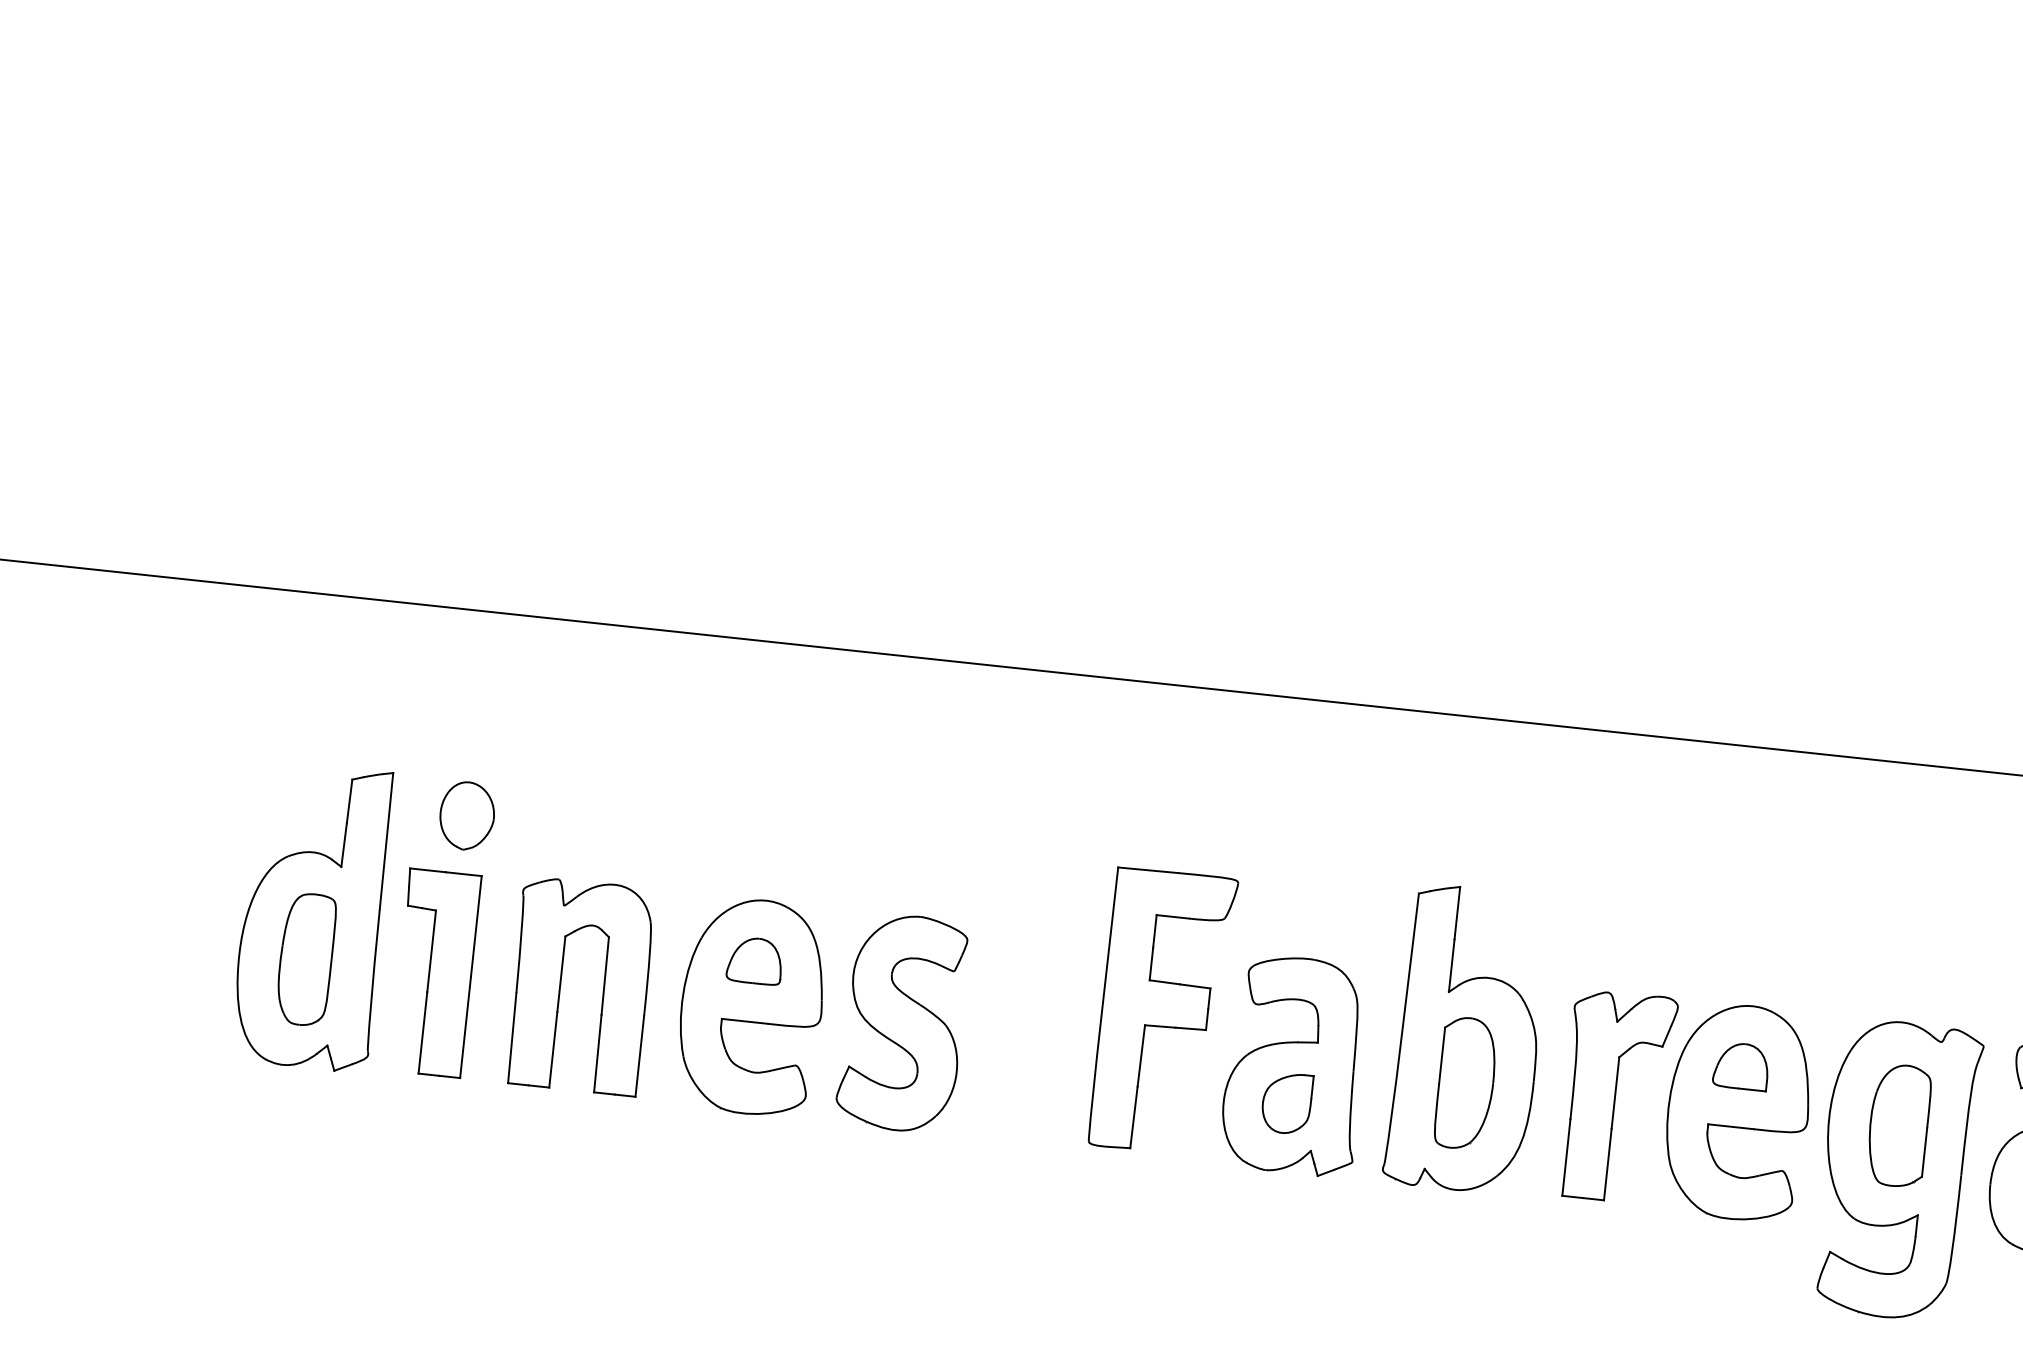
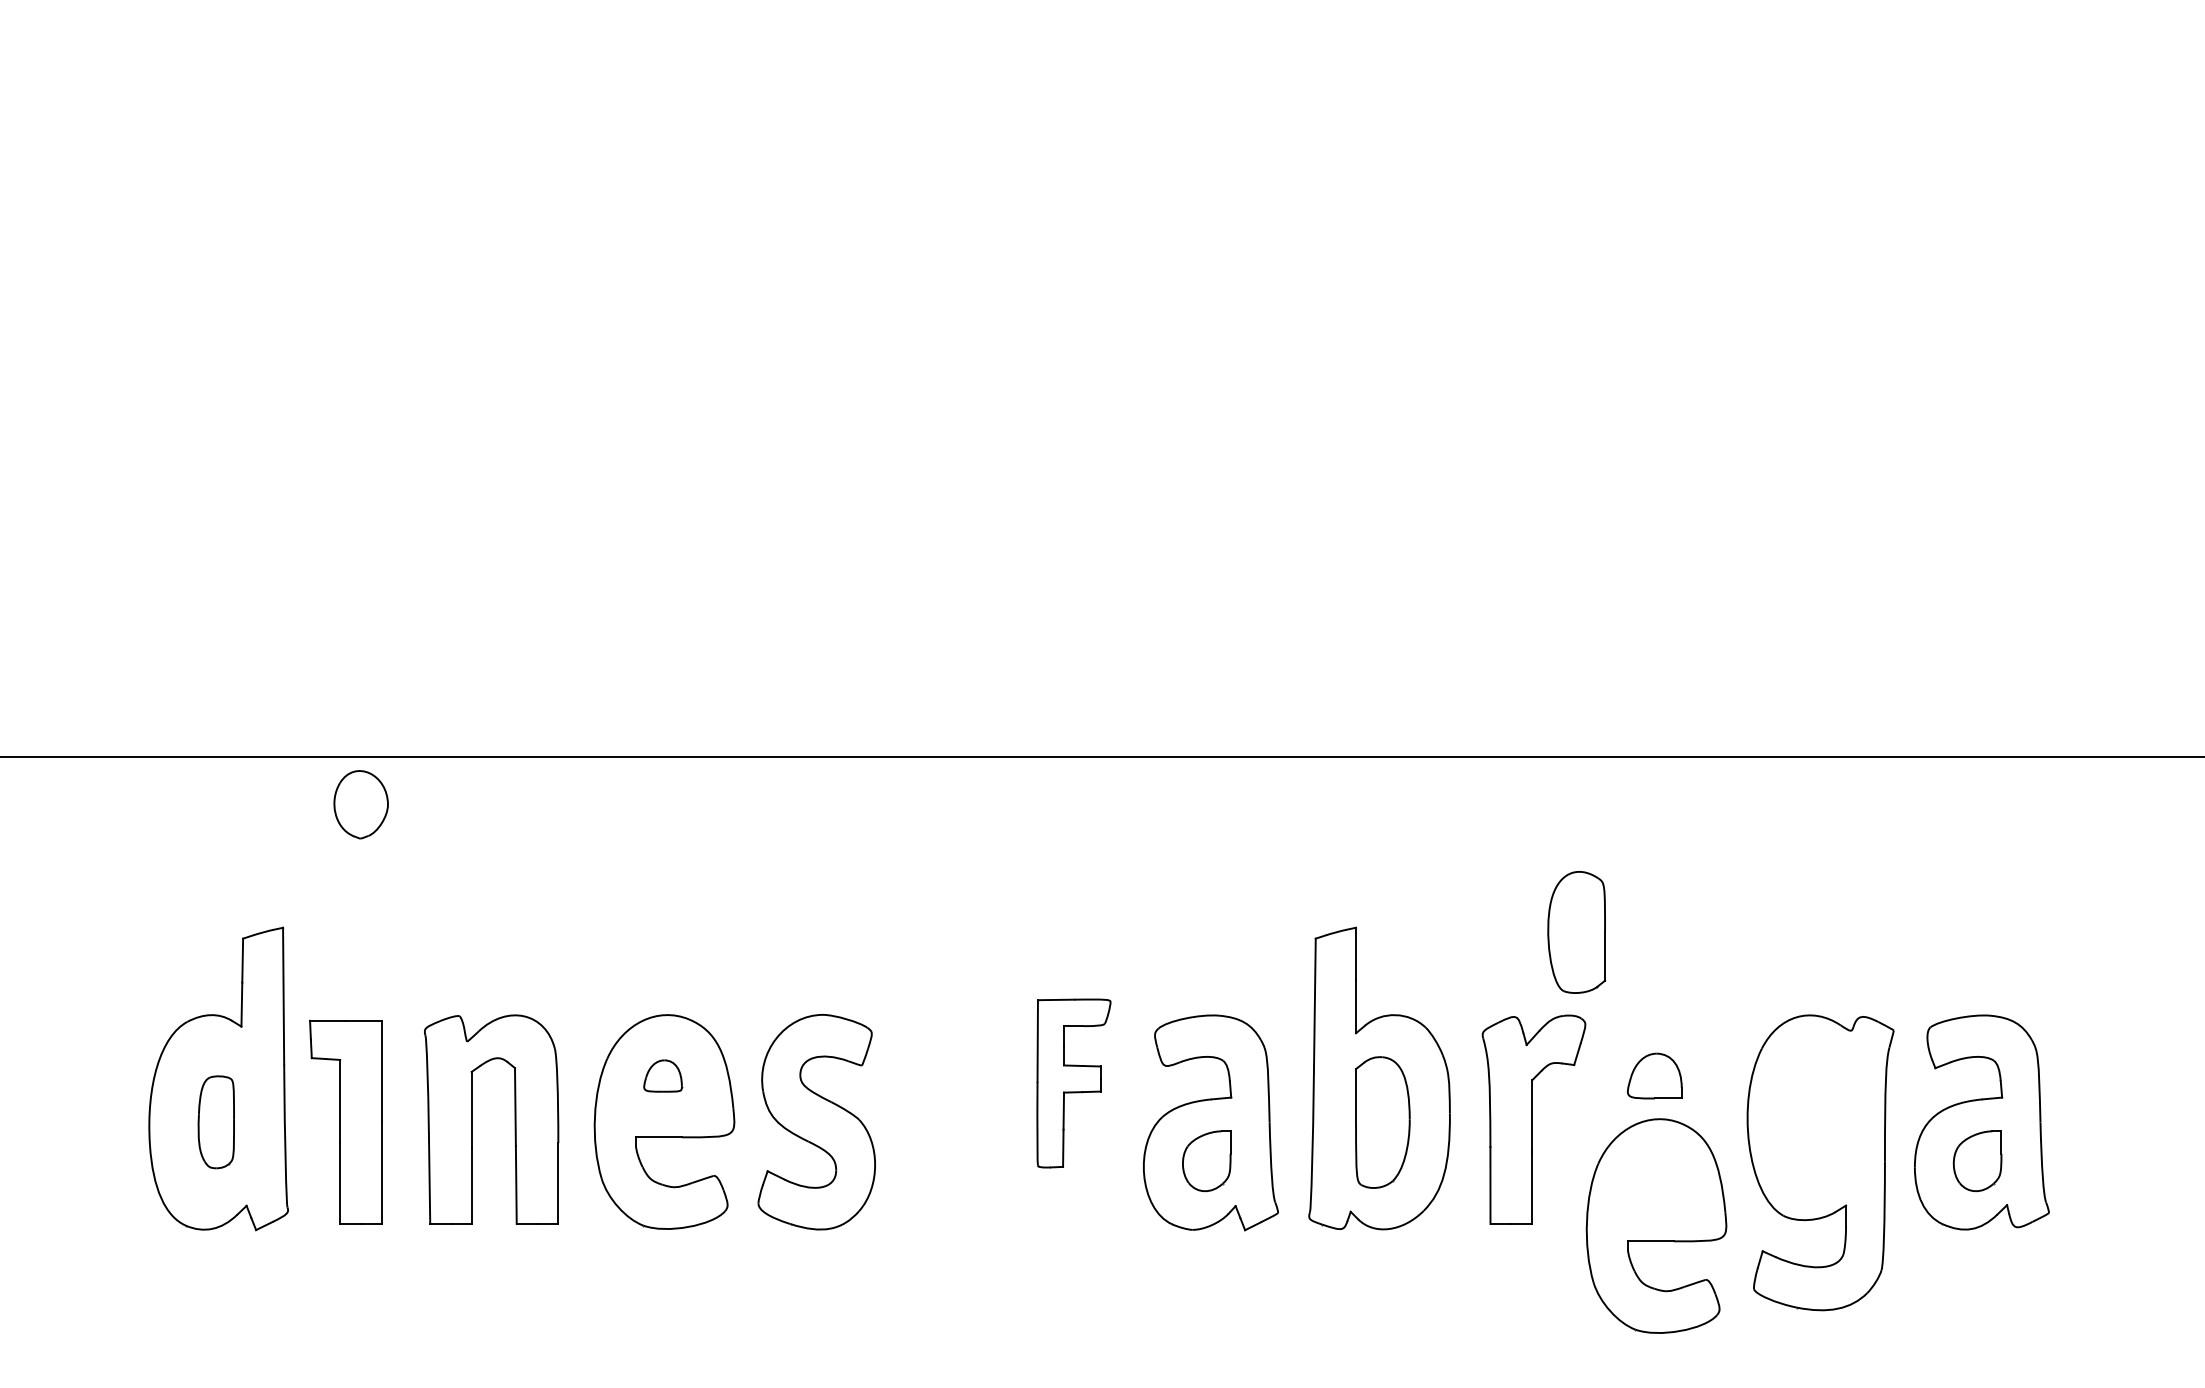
part: (466, 815) -> (360, 804), moved
part: (306, 958) -> (216, 1121), size x0.7
part: (755, 960) -> (663, 1075), size x0.7
part: (1162, 1011) -> (1073, 1083), size x0.6
part: (1738, 1111) -> (1656, 1225), moved
part: (1898, 1125) -> (1576, 932), moved

